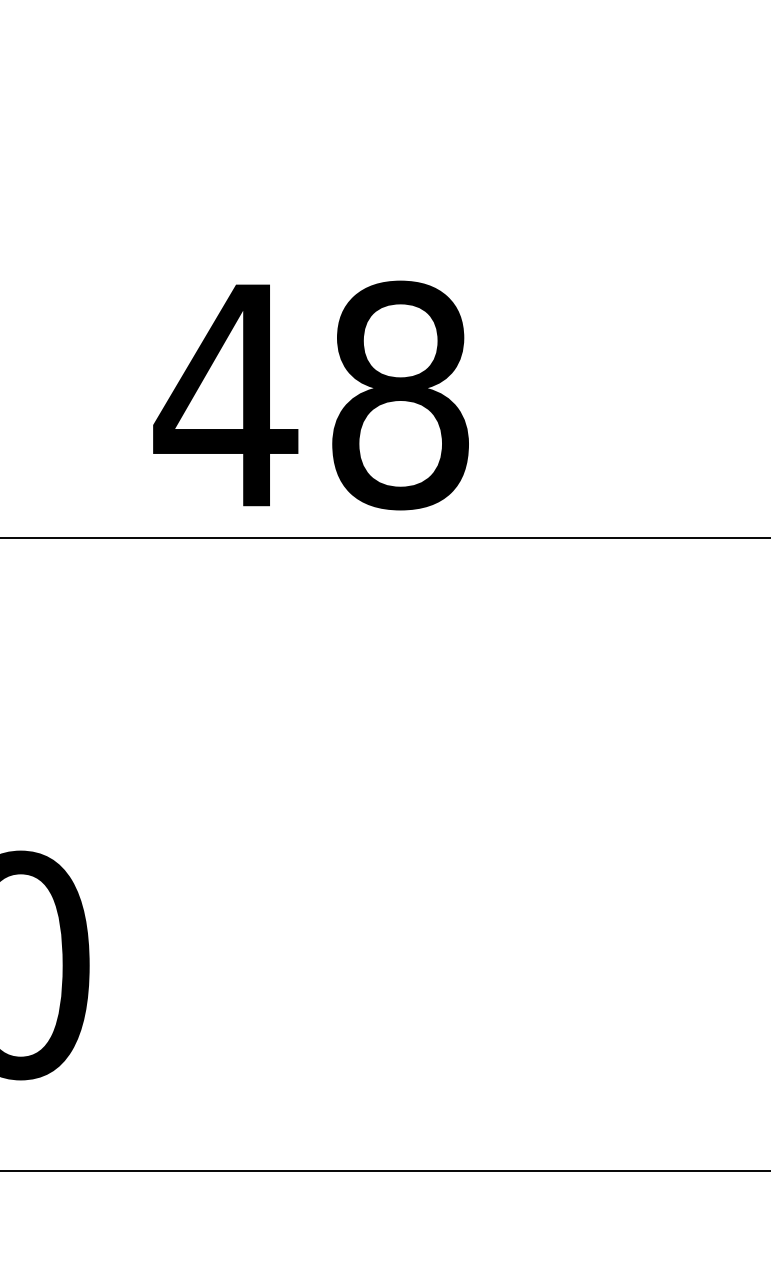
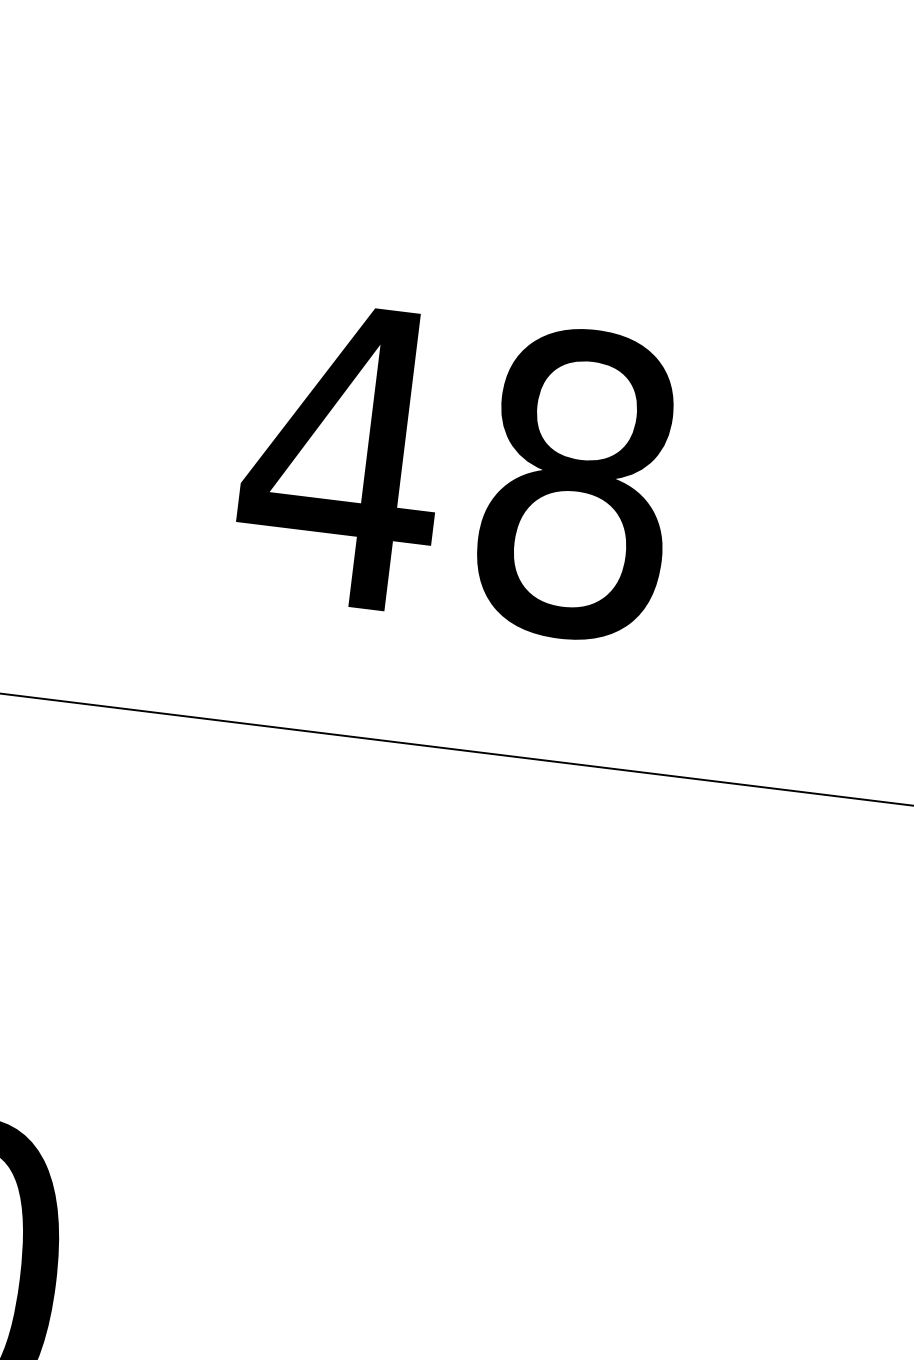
text: (310, 395) -> (456, 469), moved

